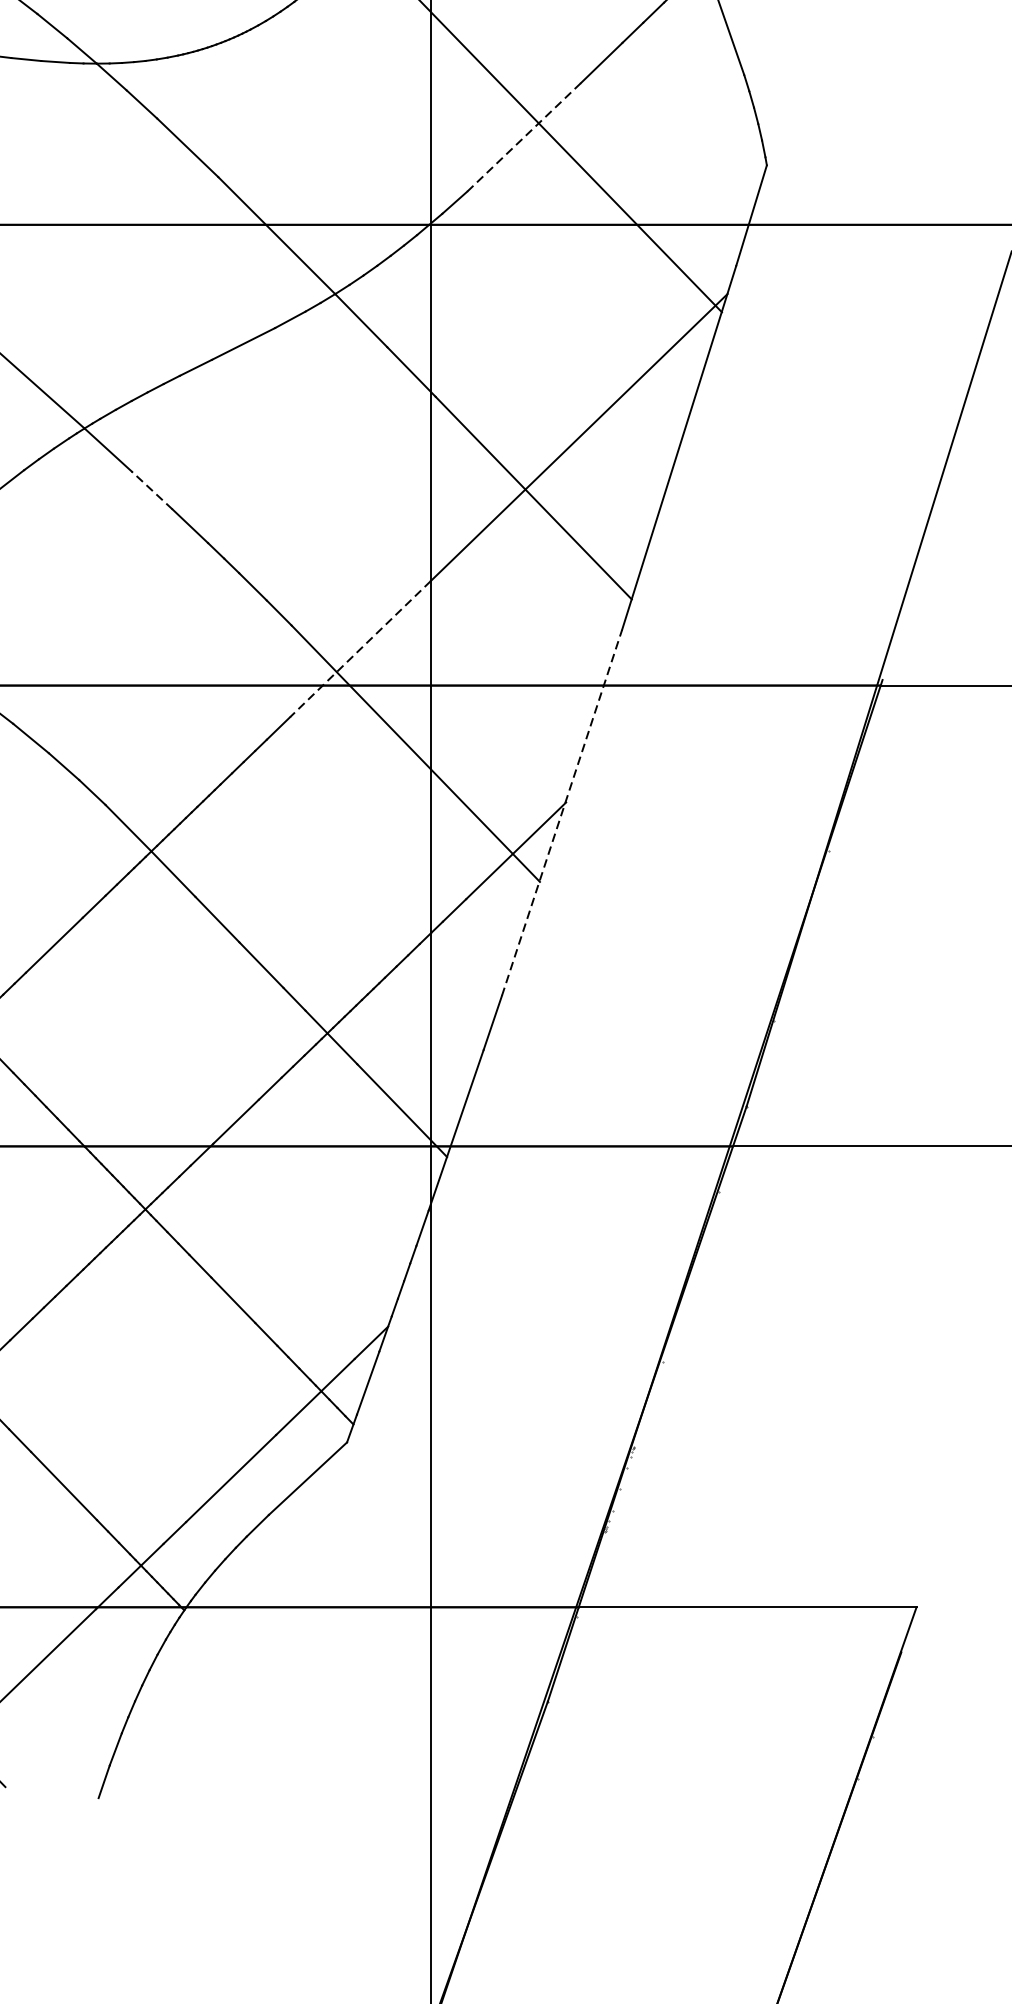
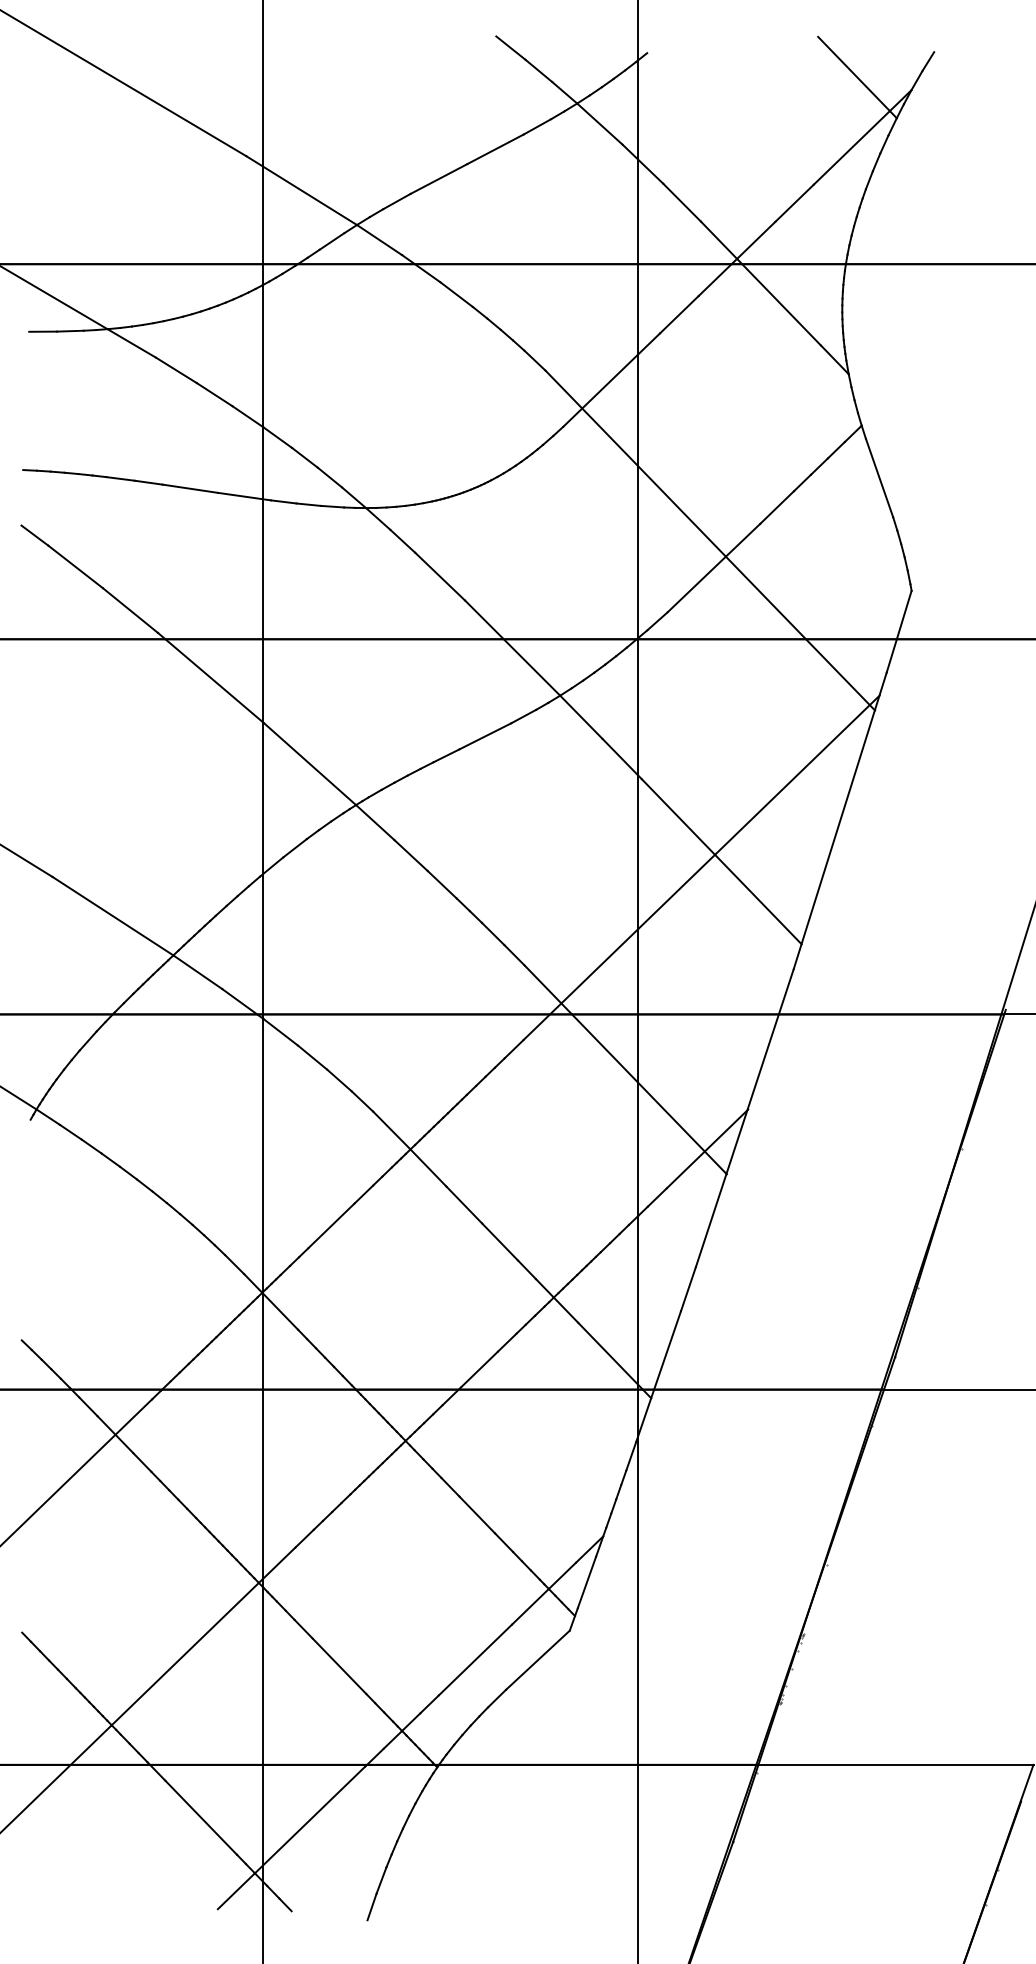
line: (523, 137) -> (713, 568), dashed -> solid
line: (152, 490) -> (411, 855), dashed -> solid
line: (360, 648) -> (580, 984), dashed -> solid
line: (561, 813) -> (744, 1118), dashed -> solid

